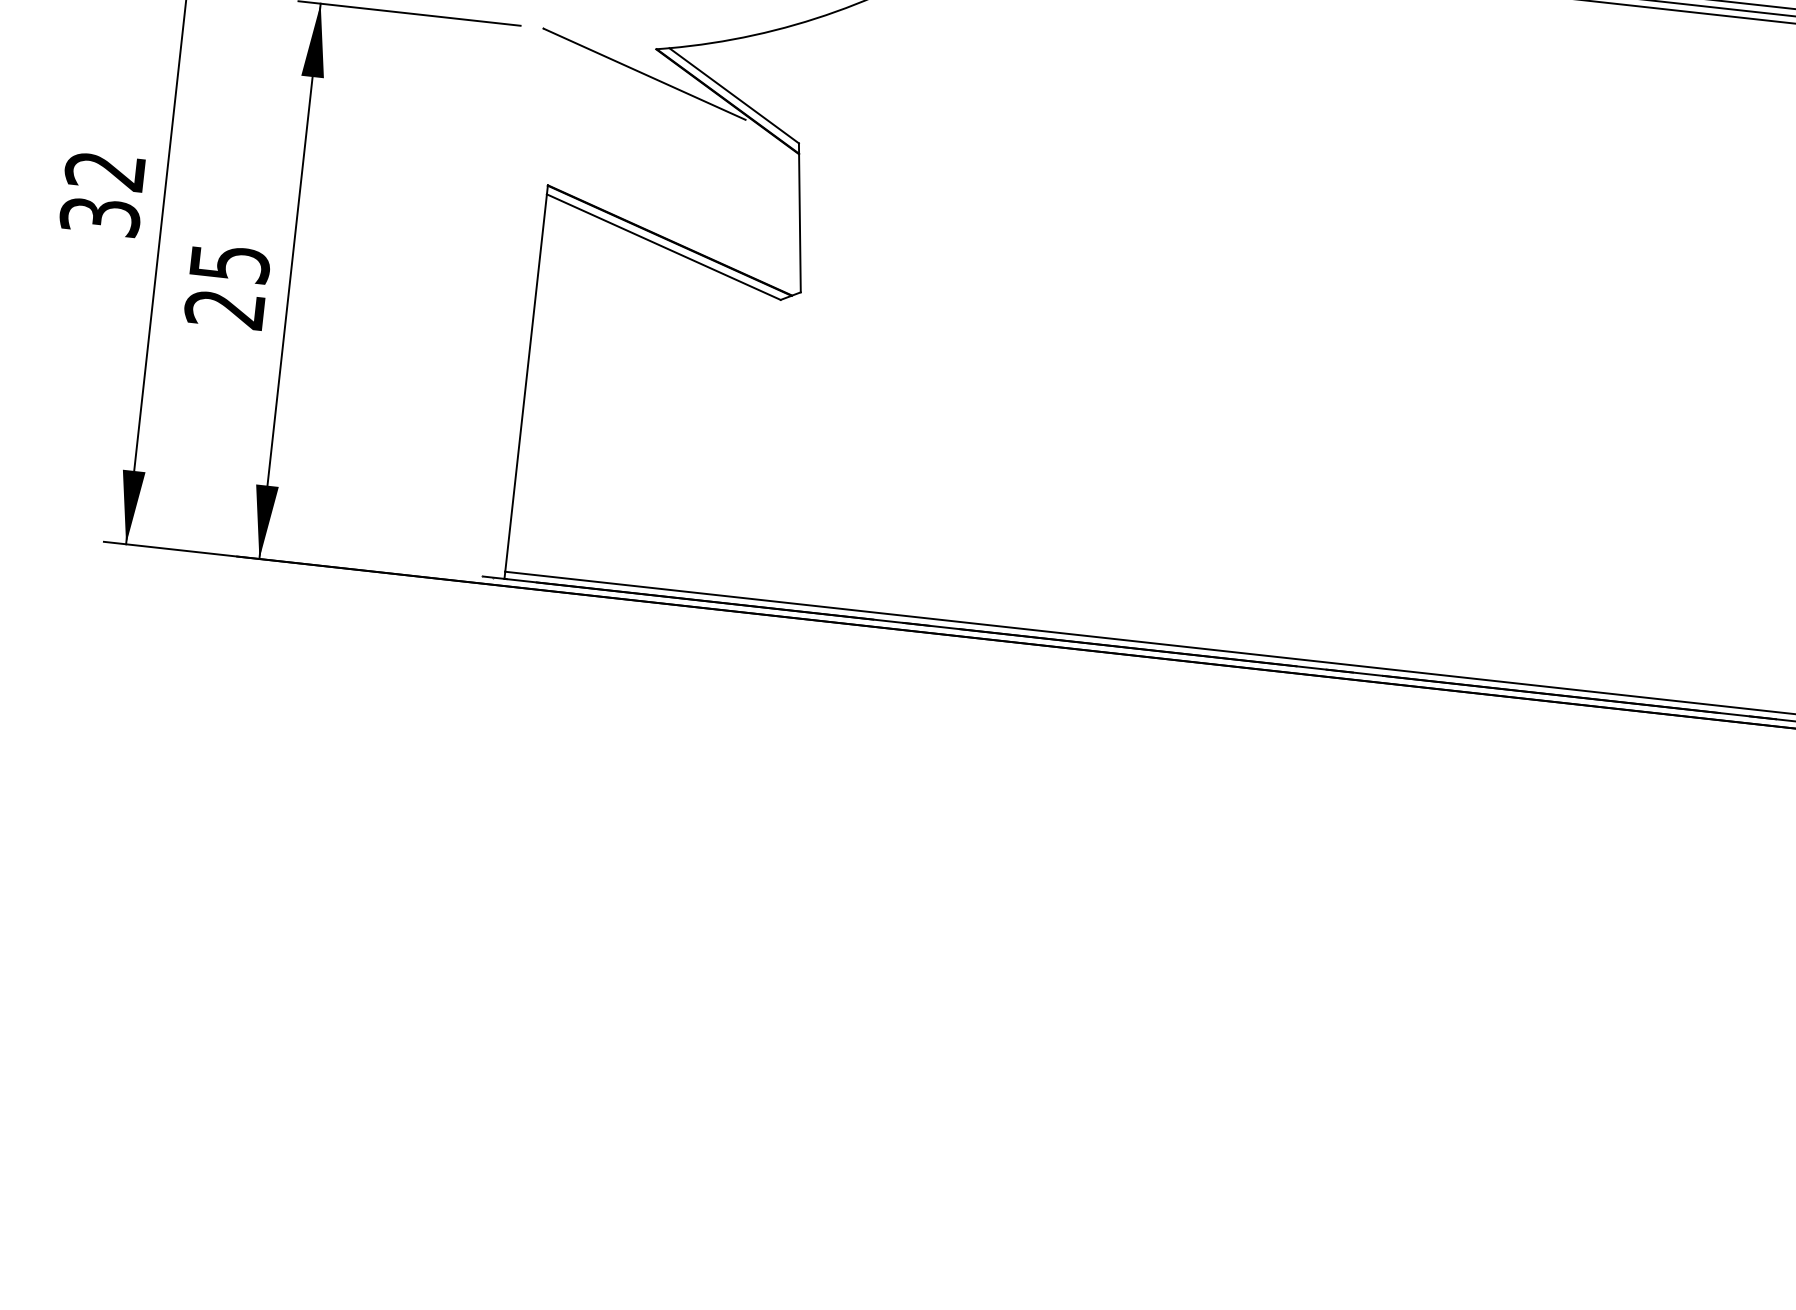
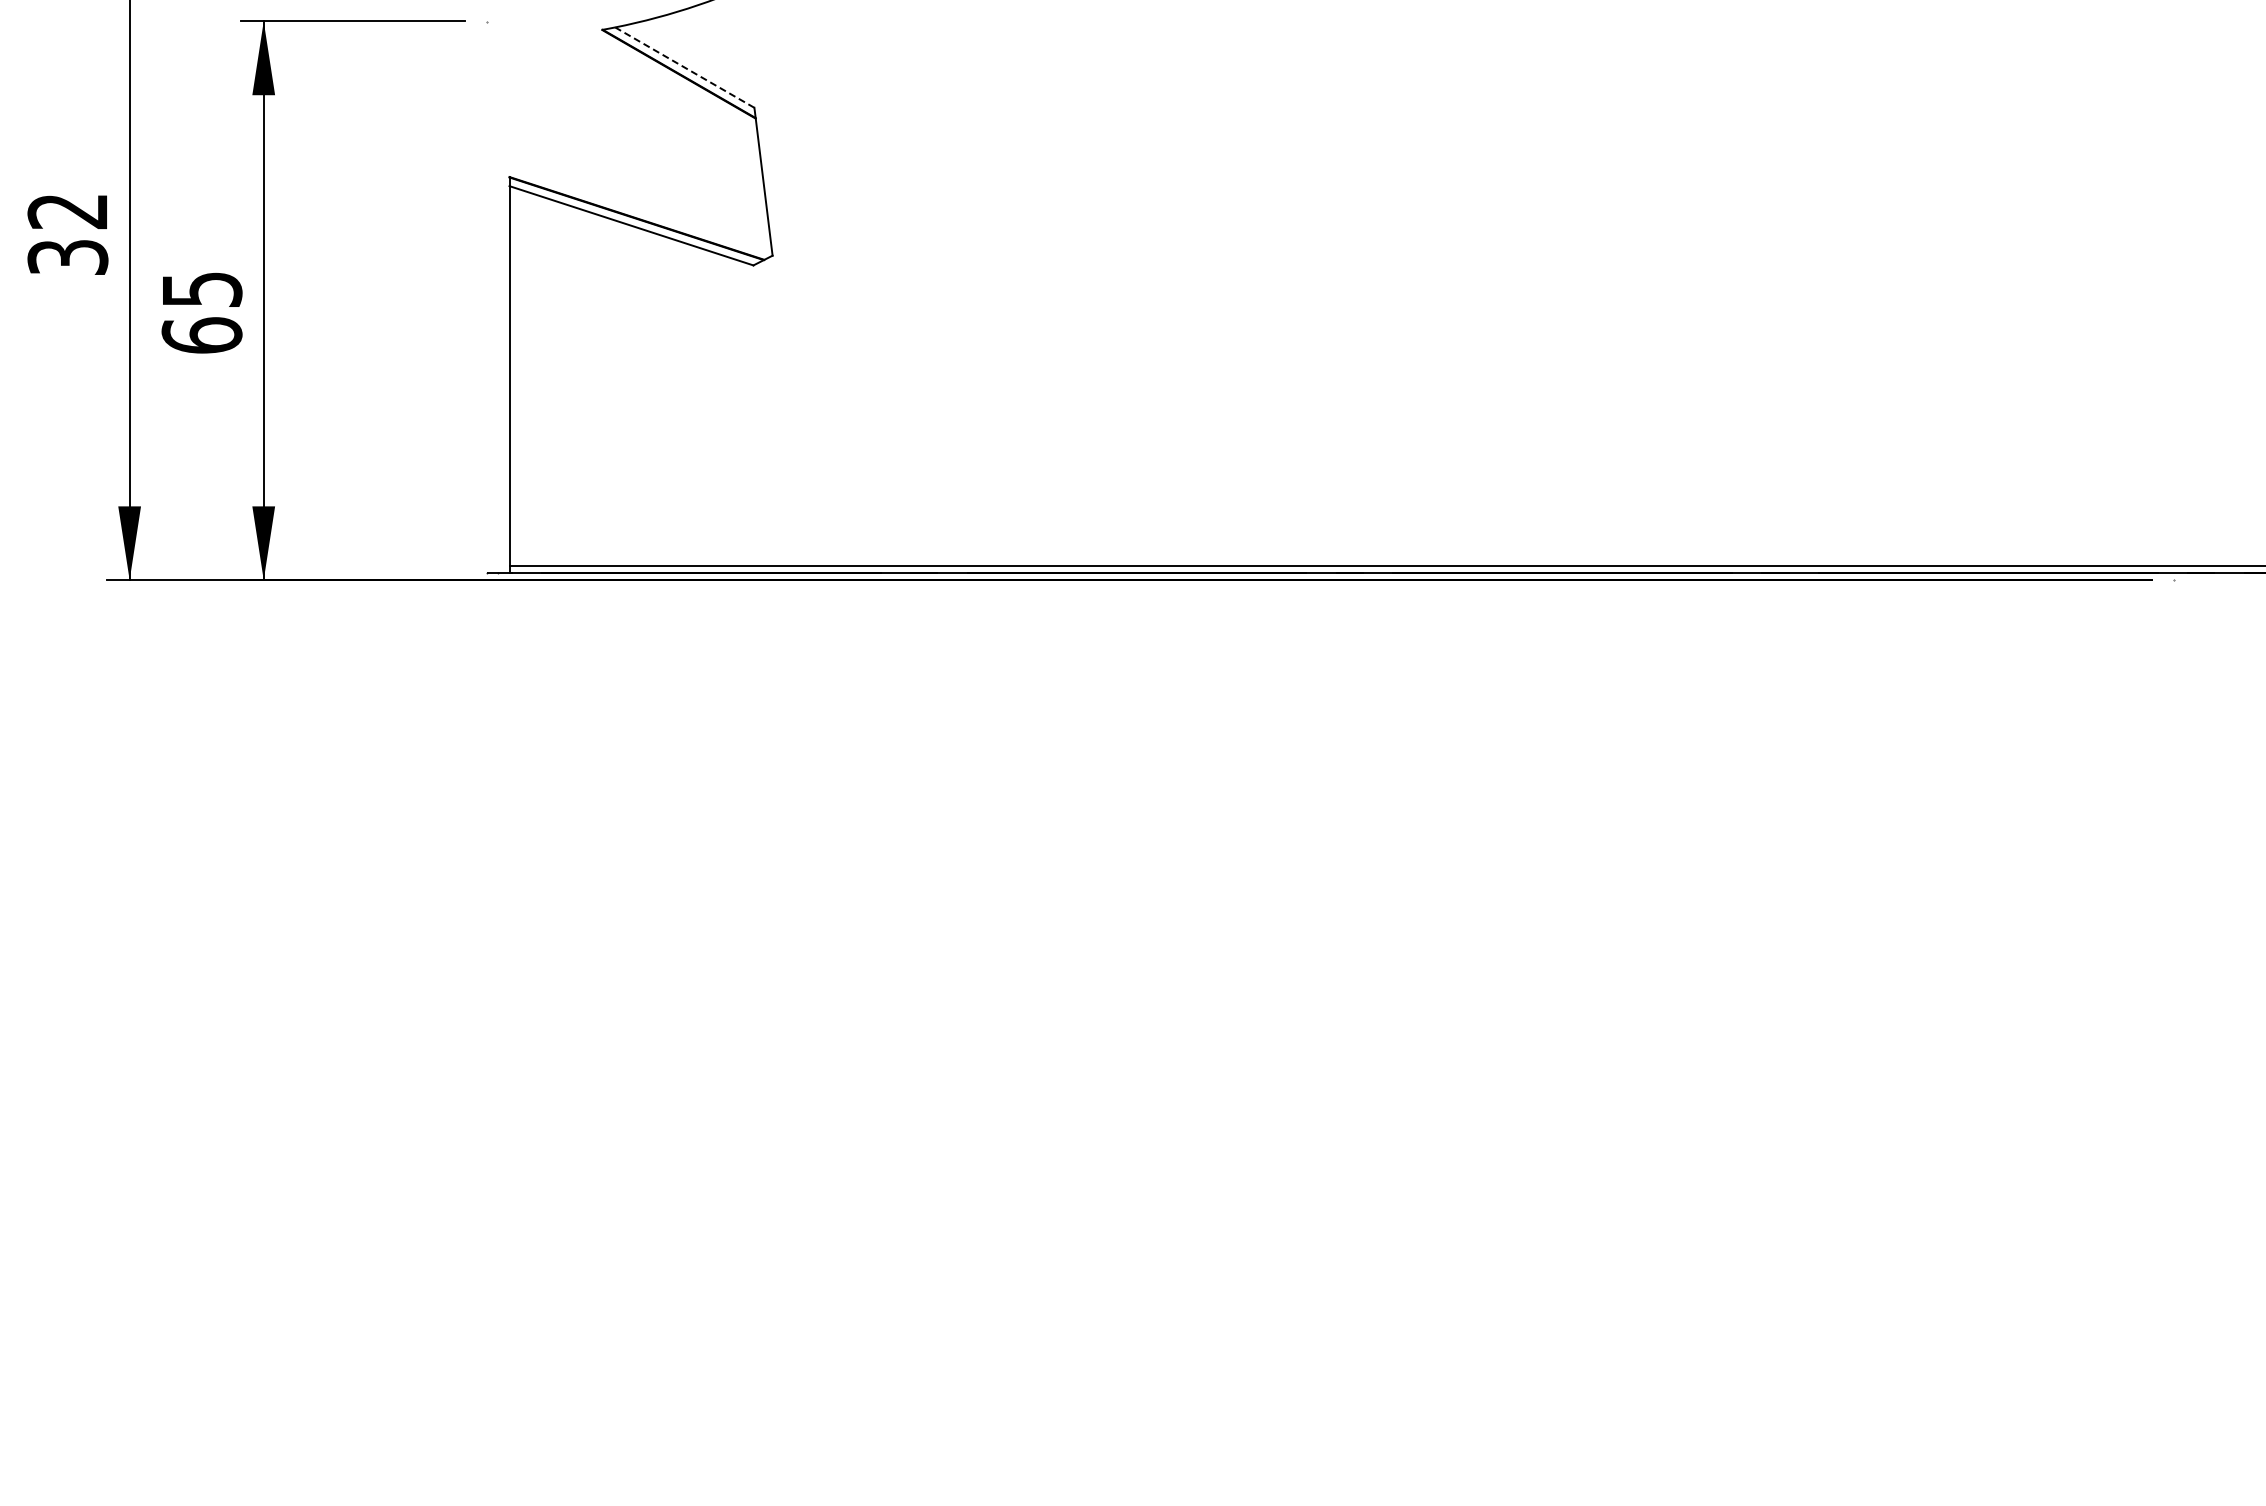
line: (644, 73) -> (593, 55), removed
line: (733, 95) -> (684, 67), solid -> dashed
text: (224, 309) -> (201, 335), 25 -> 65

